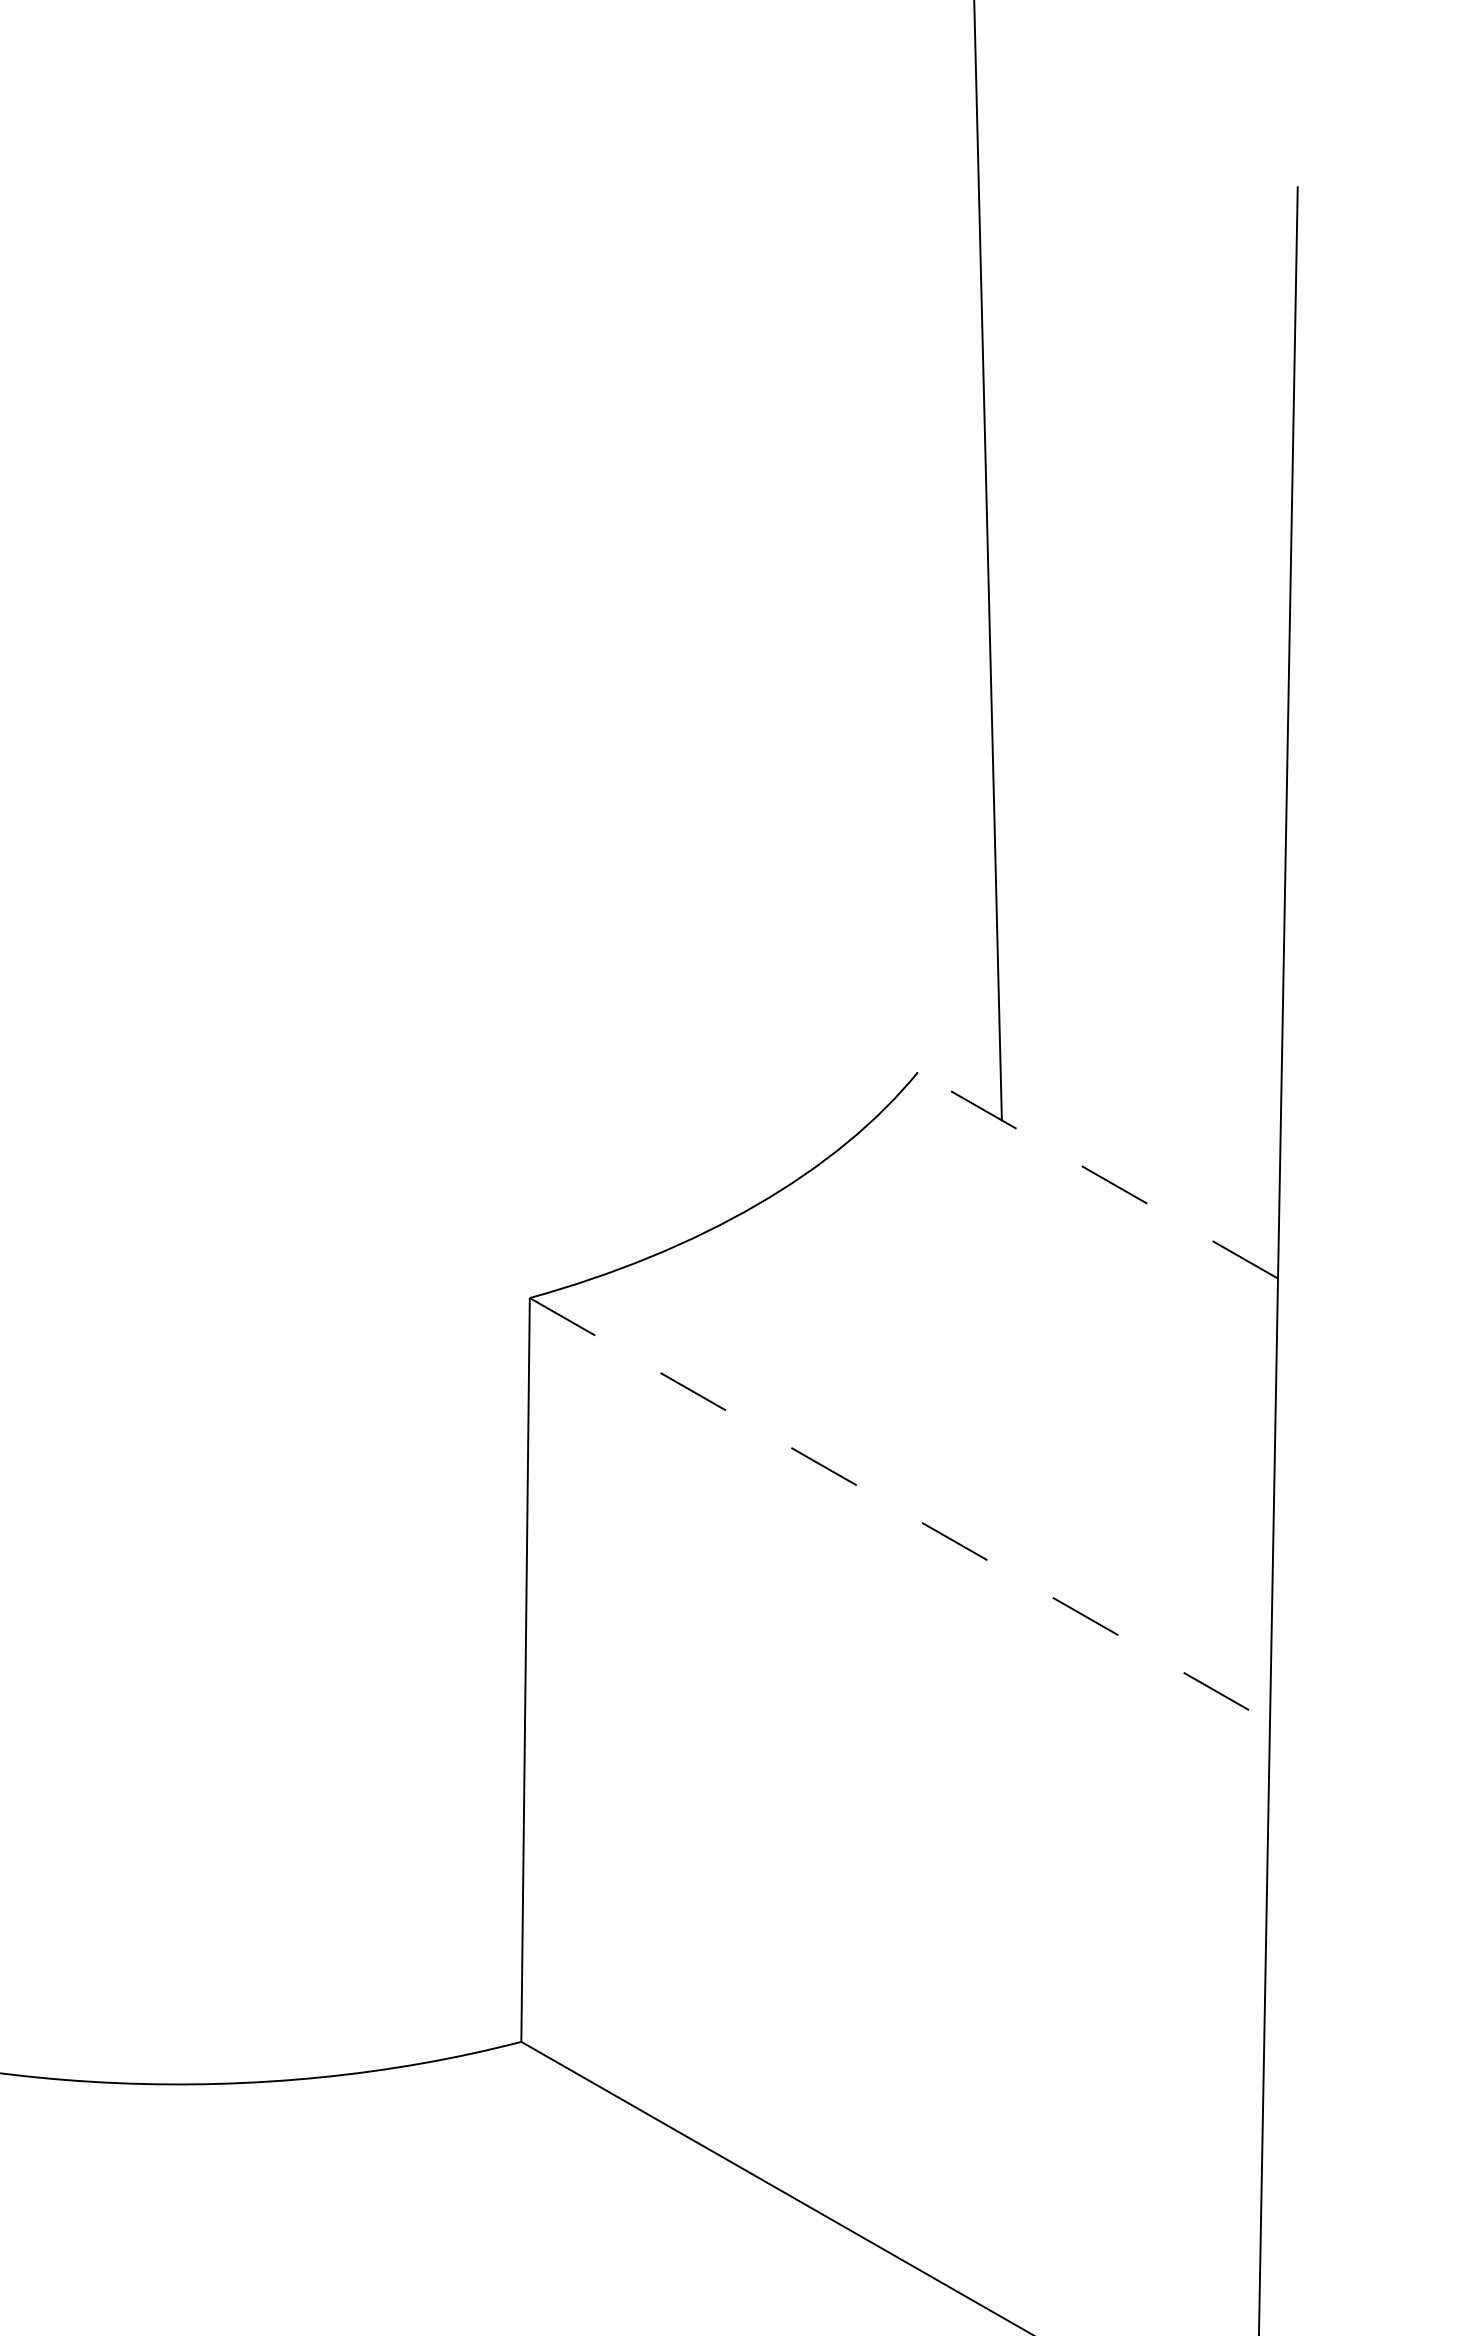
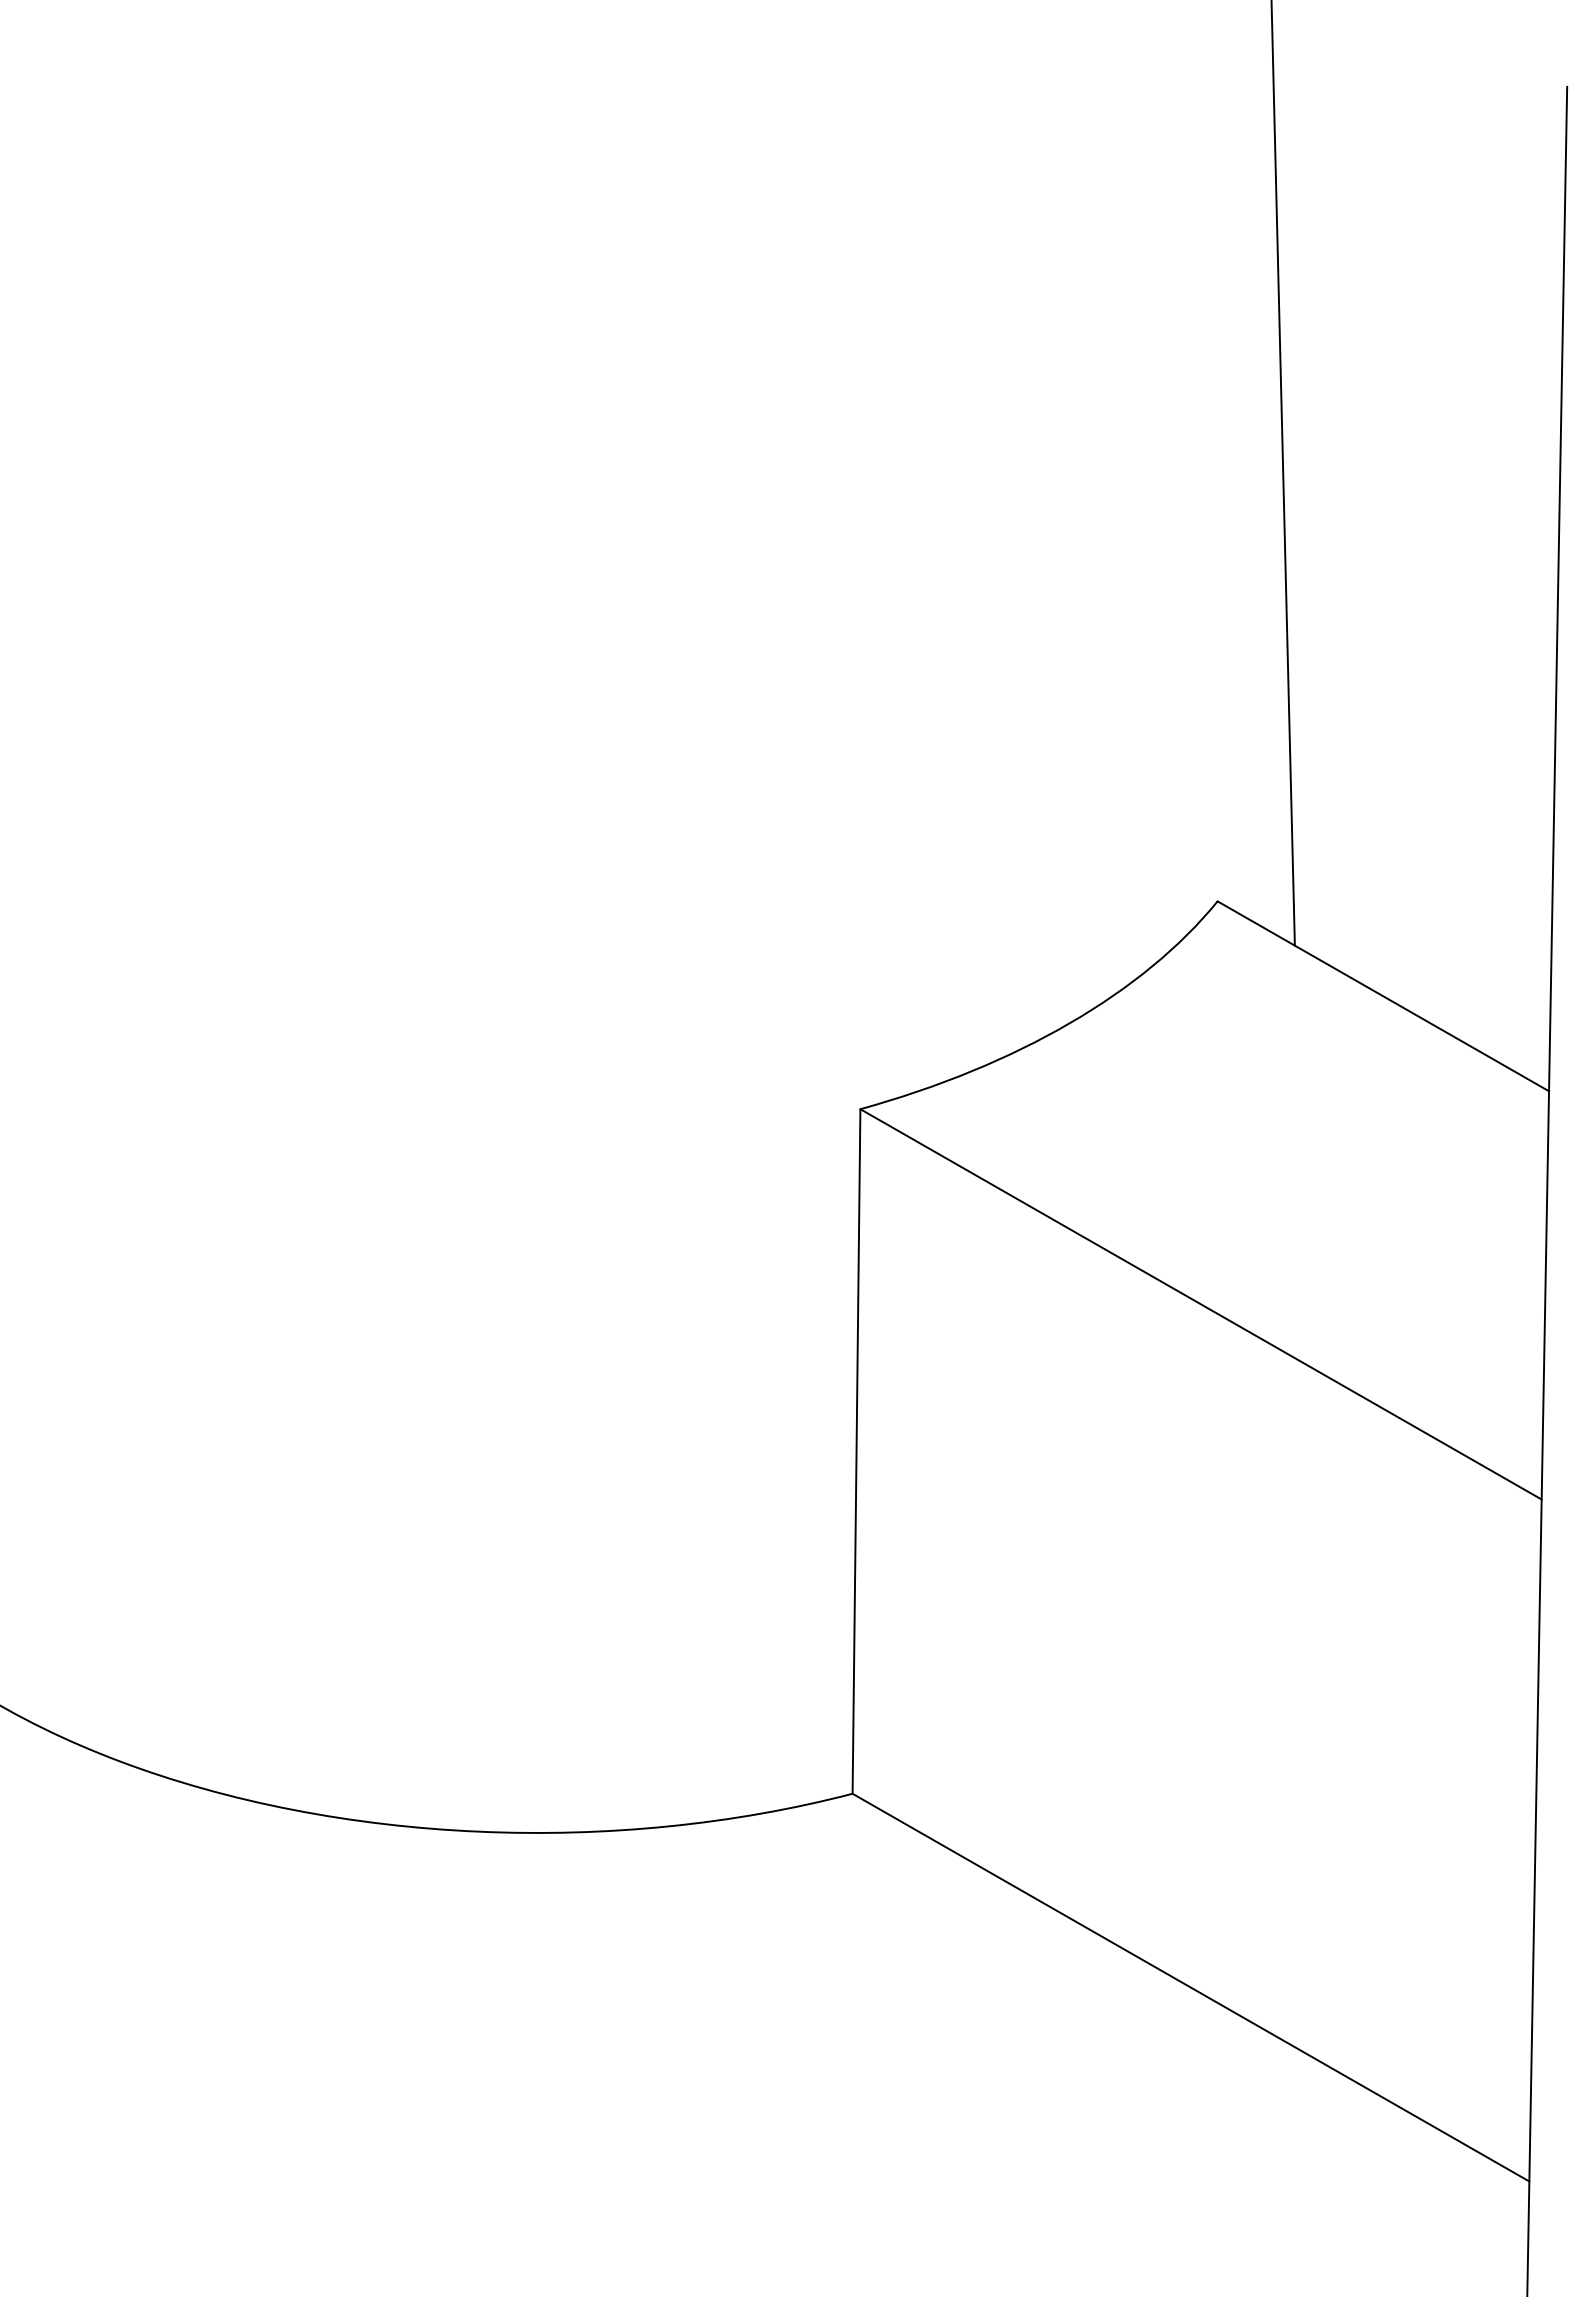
line: (1098, 1175) -> (1383, 996), dashed -> solid
line: (900, 1510) -> (1201, 1304), dashed -> solid

